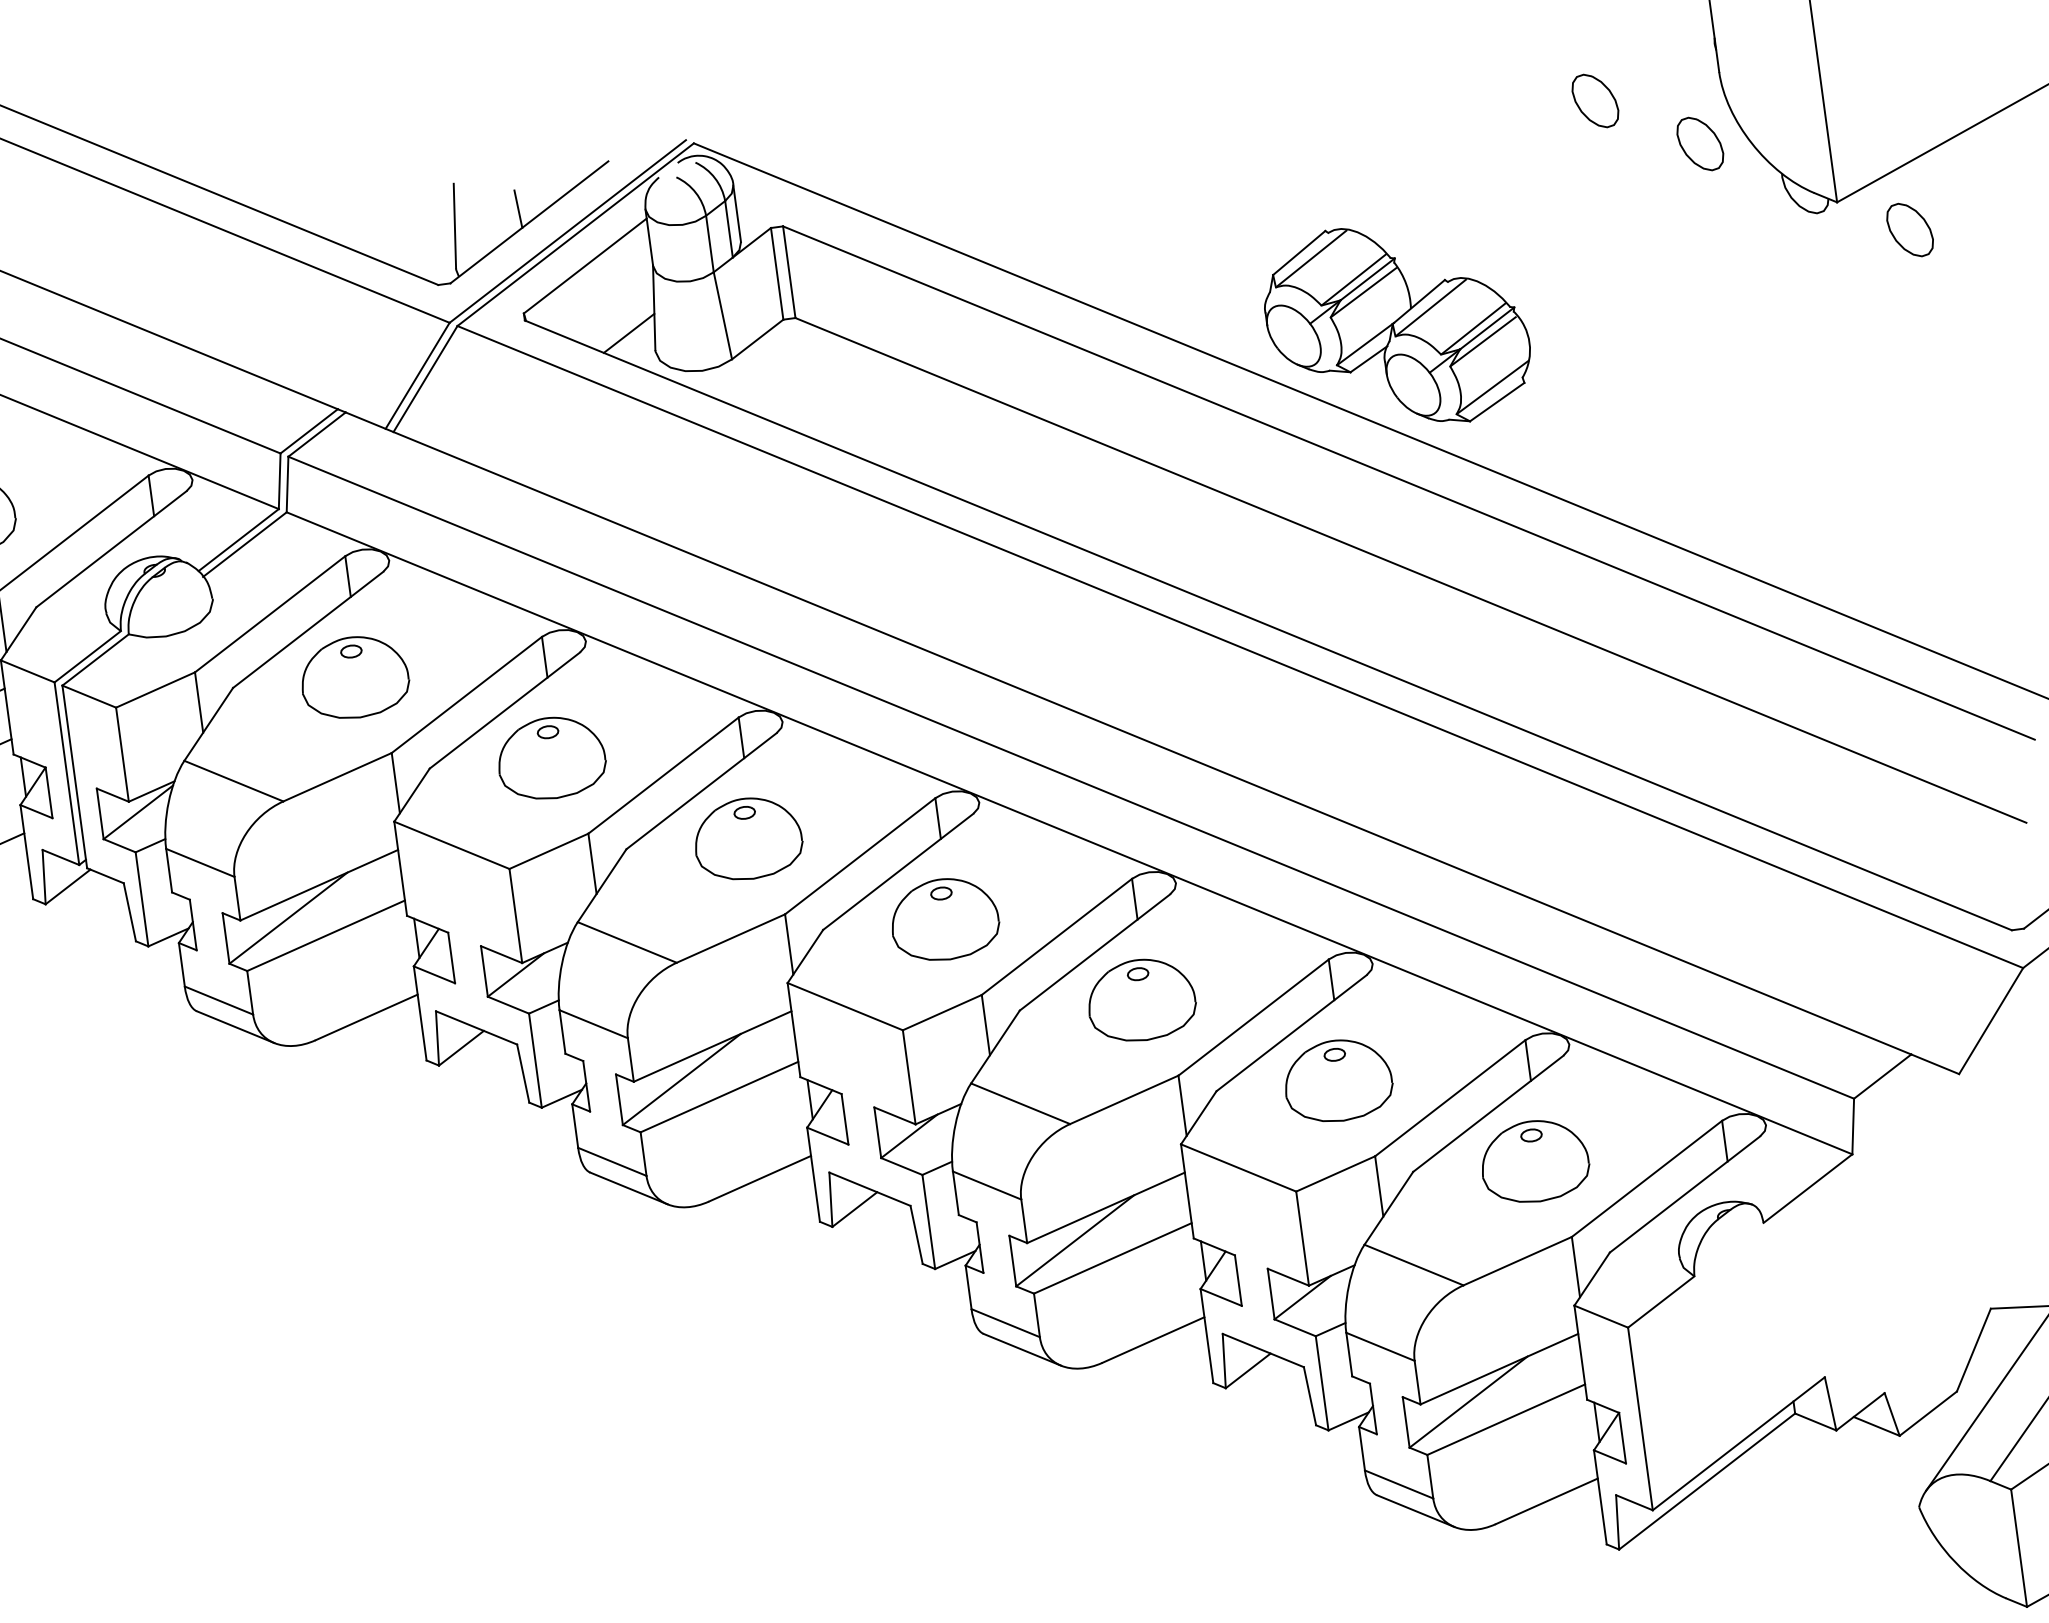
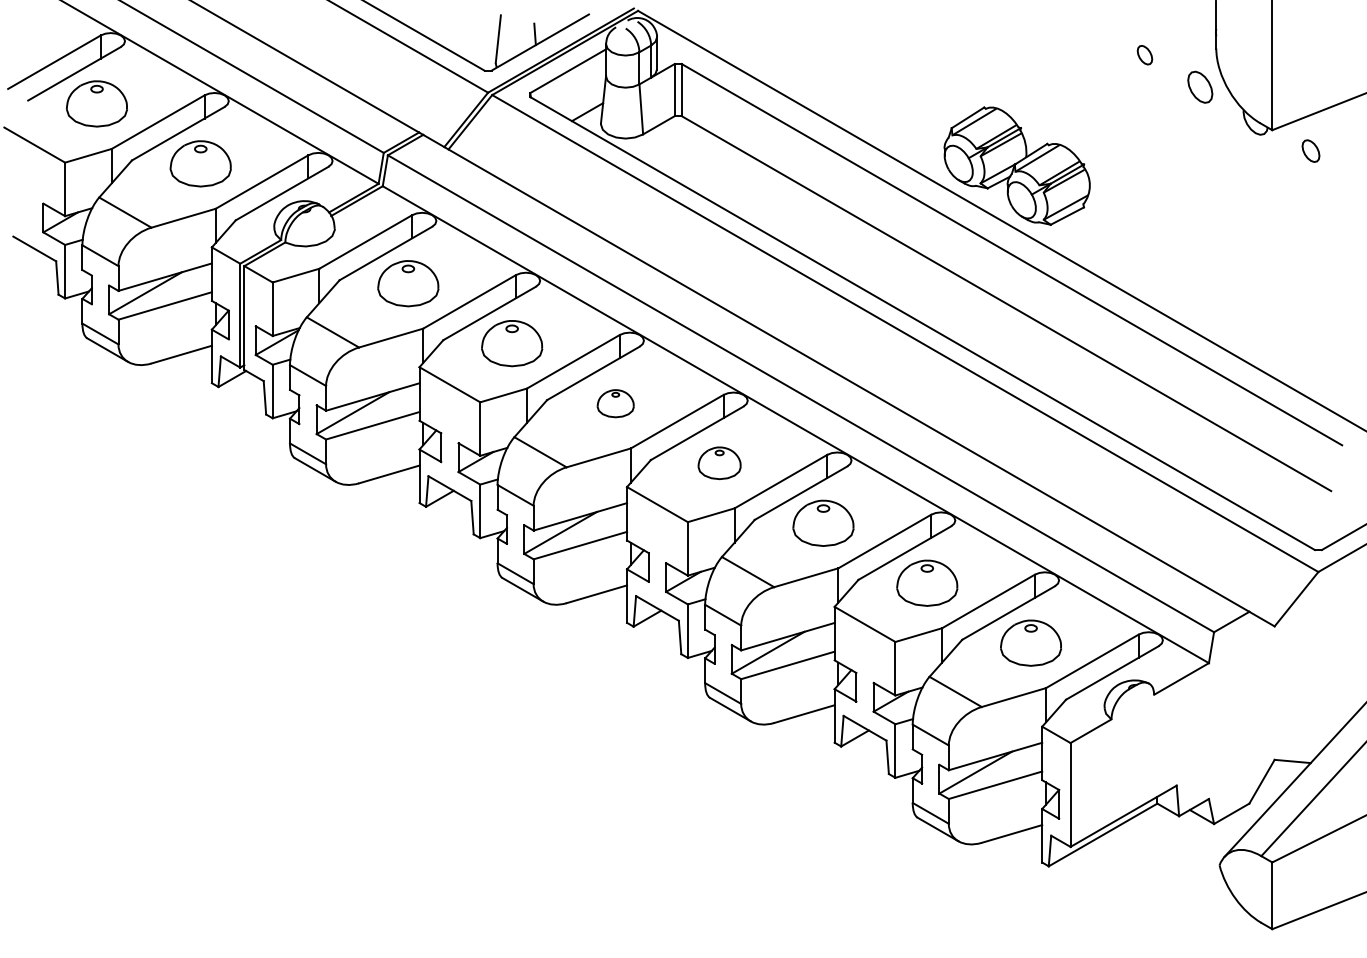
part: (1594, 99) -> (1144, 54), size x0.6
part: (1909, 228) -> (1310, 150), size x0.7
part: (747, 838) -> (615, 403), size x0.6
part: (944, 917) -> (719, 462), size x0.7

